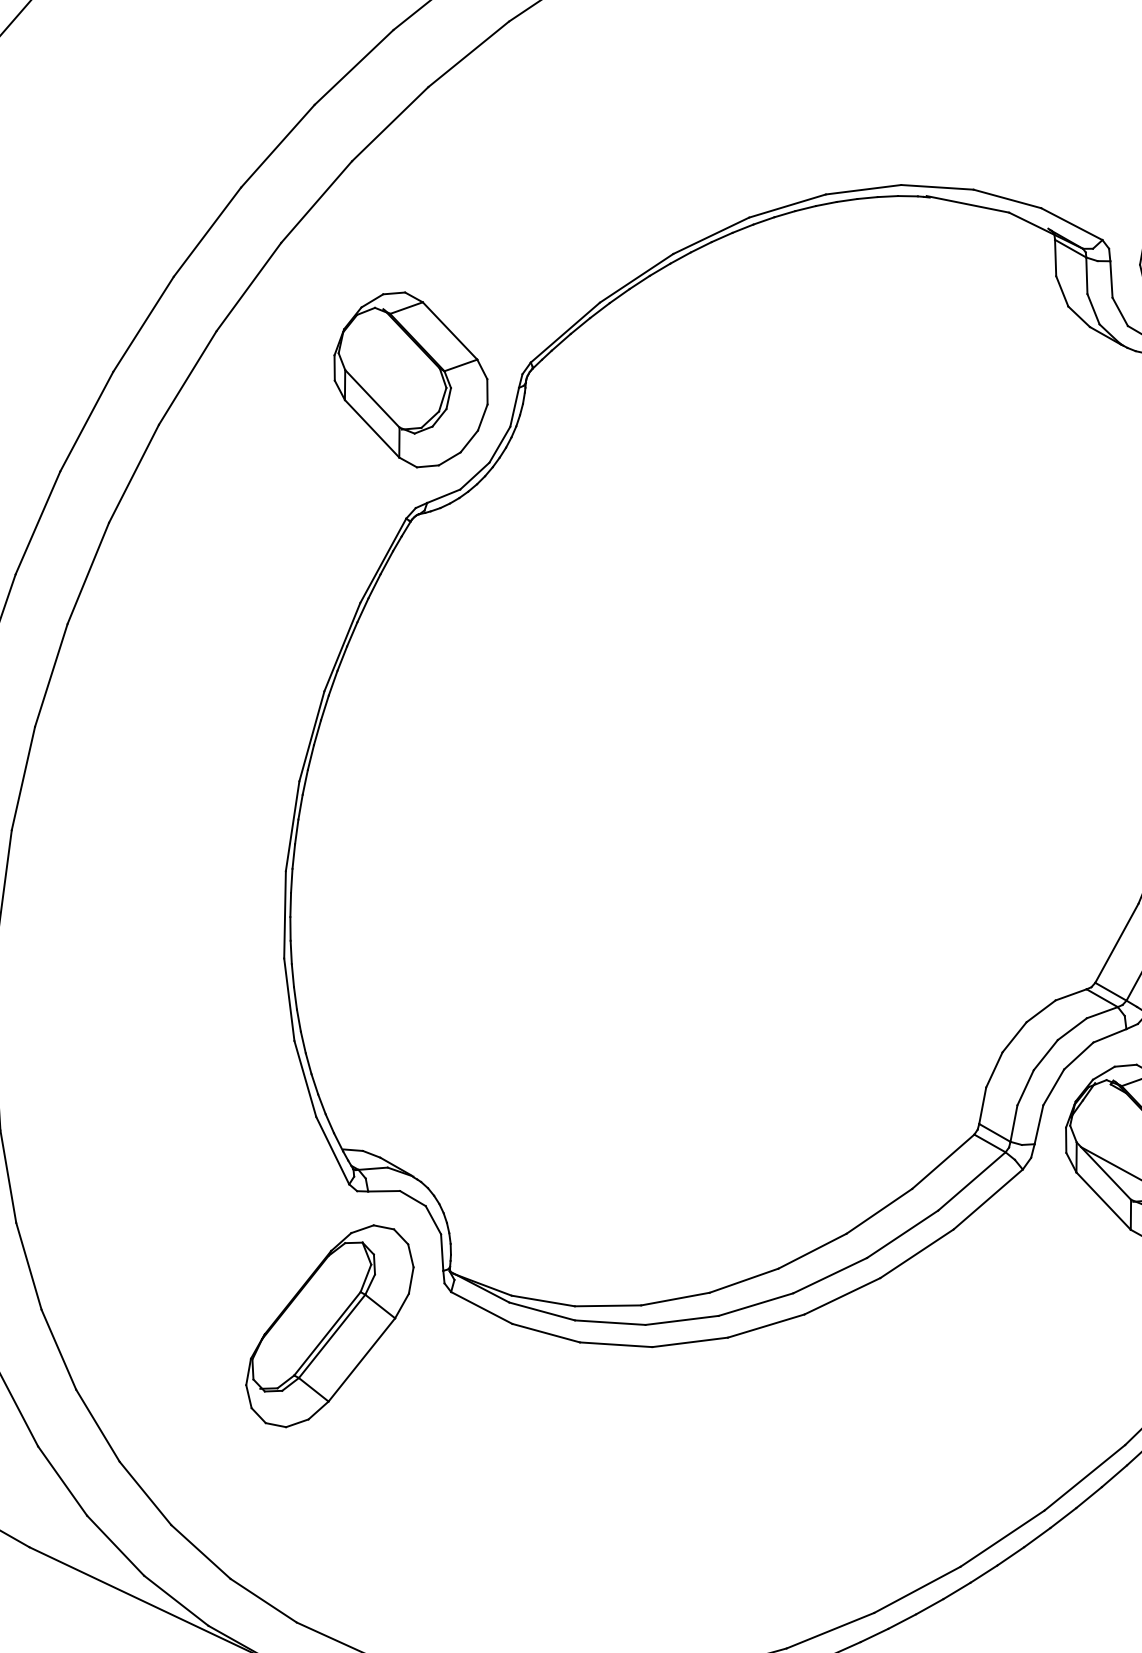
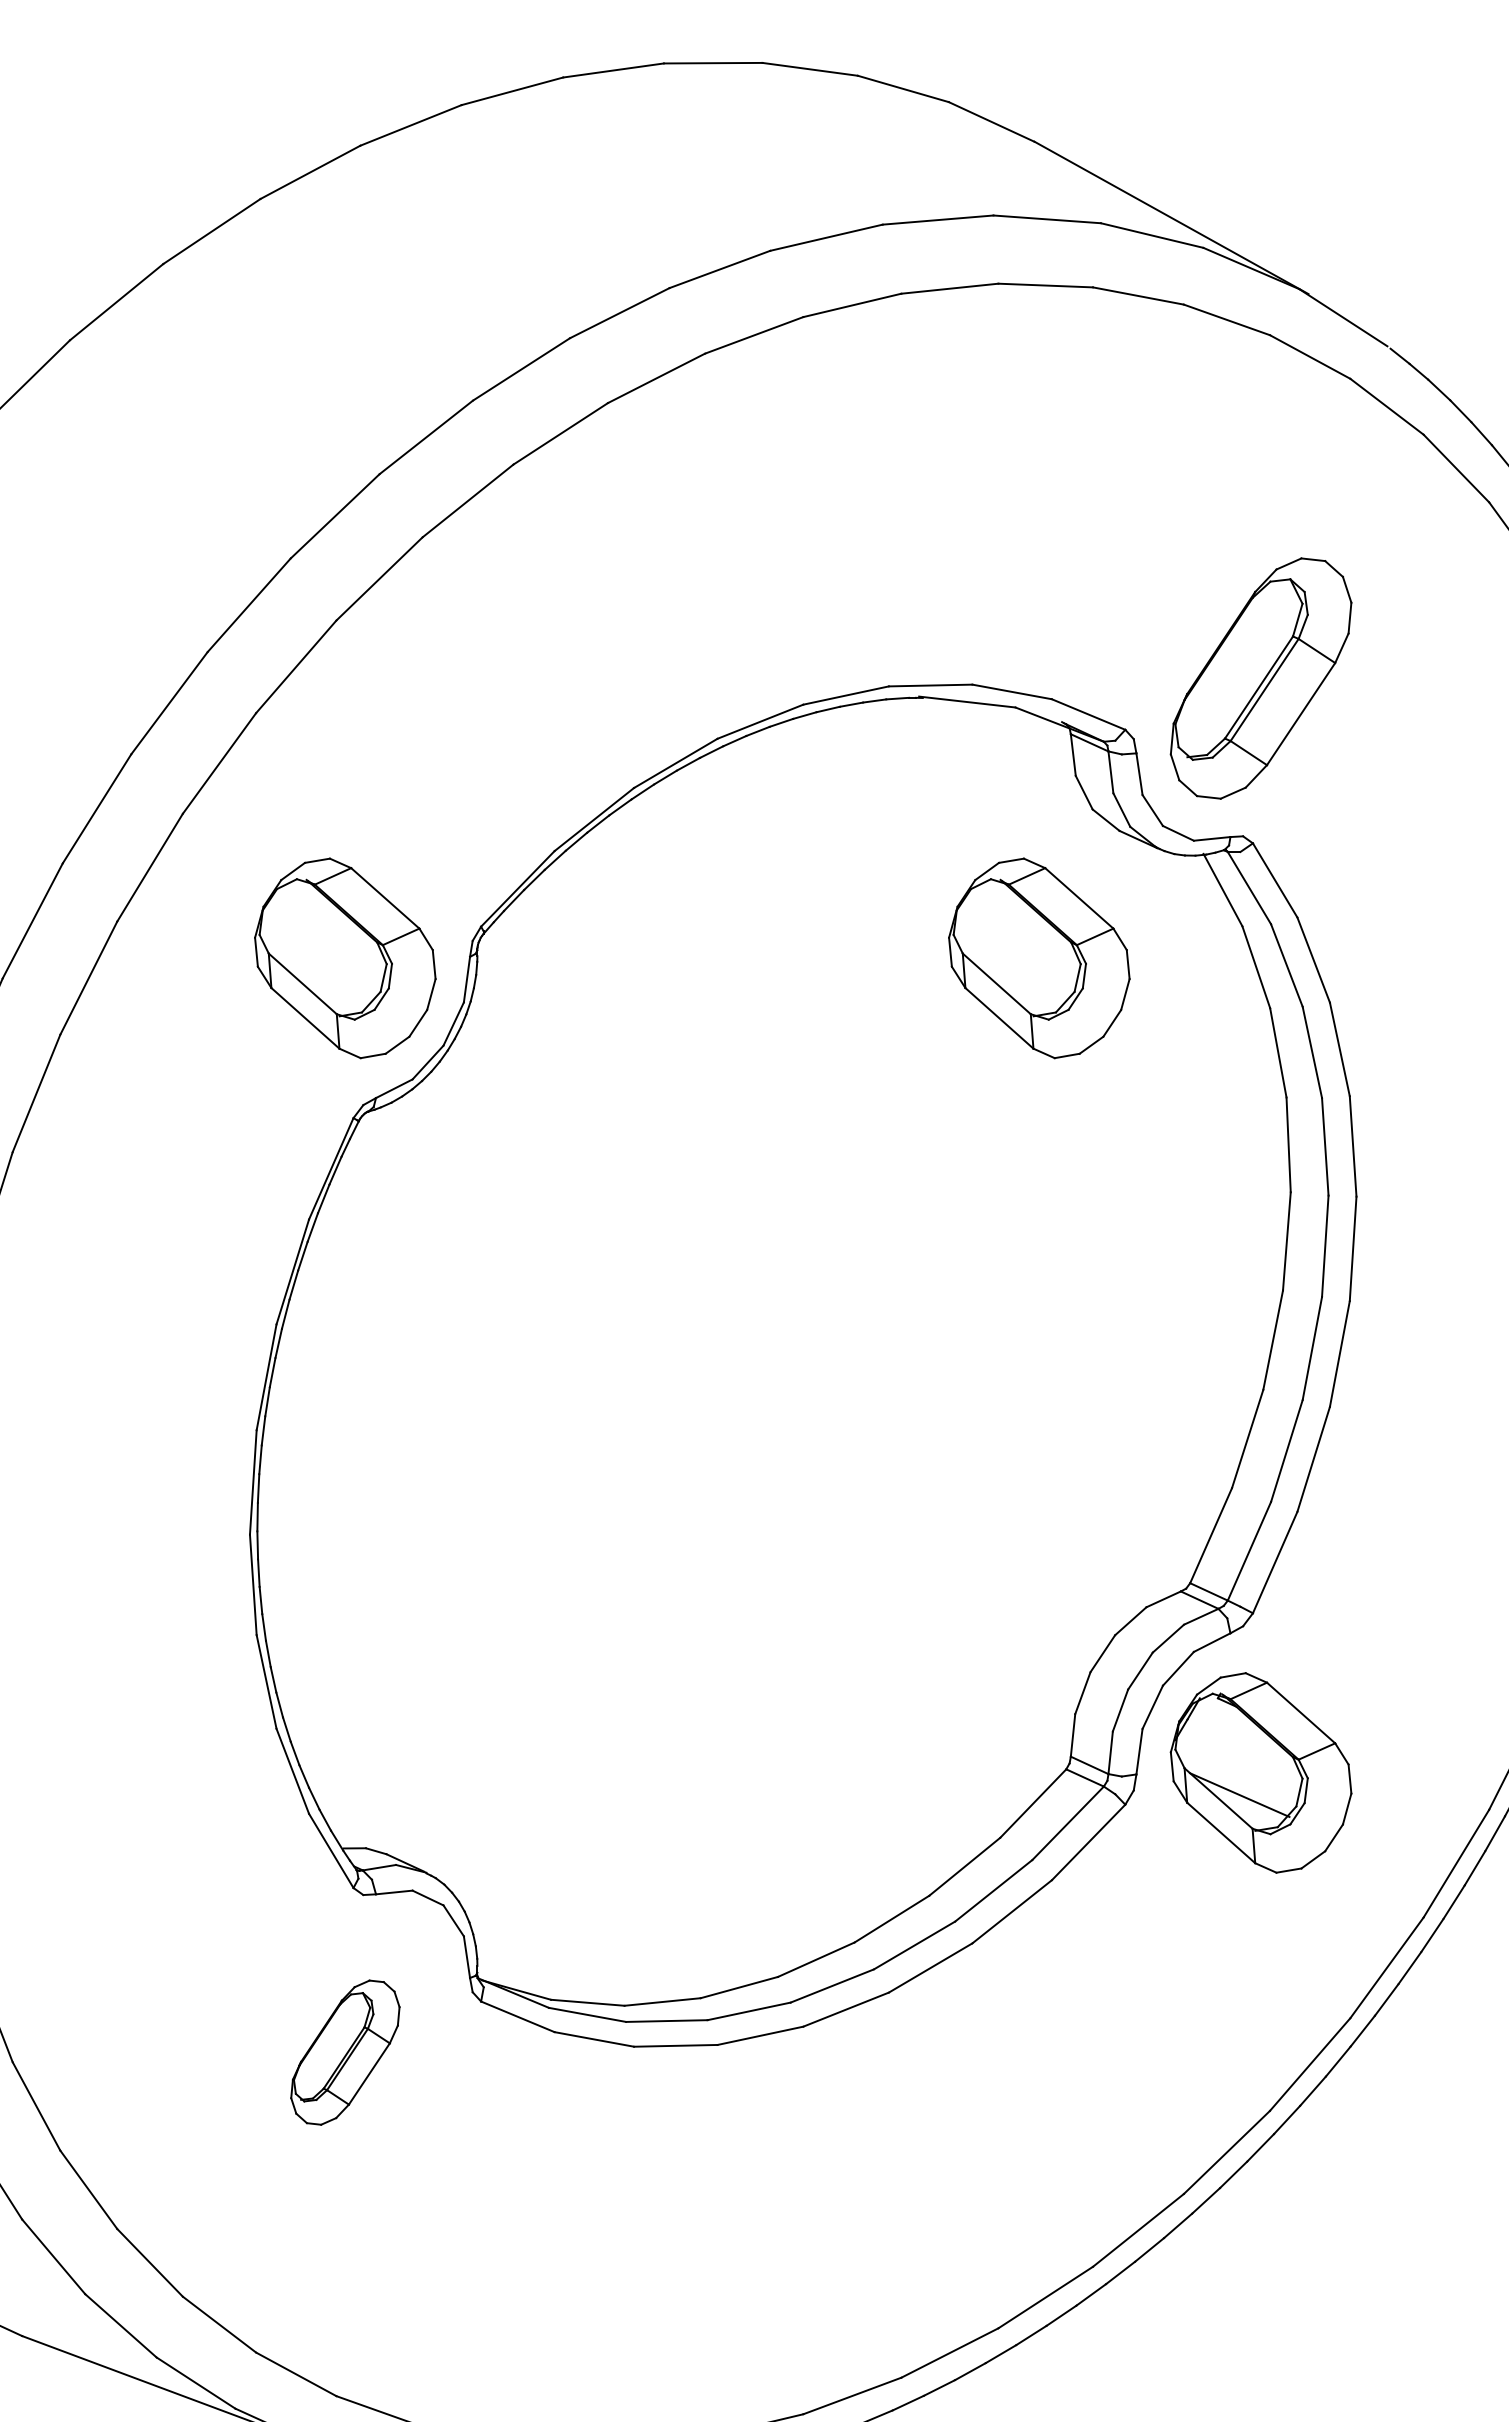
part: (1011, 431) -> (1039, 958), added
part: (330, 1326) -> (345, 2052), size x0.6

